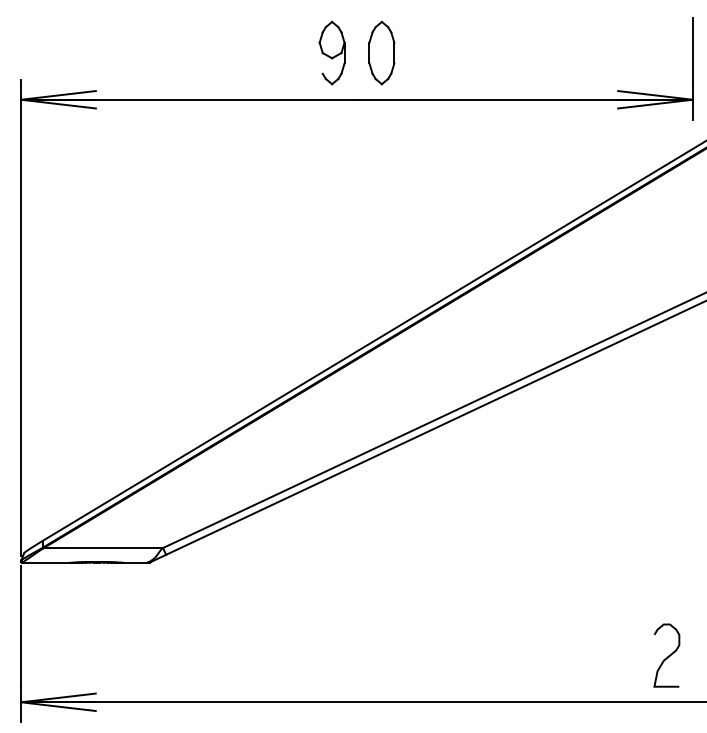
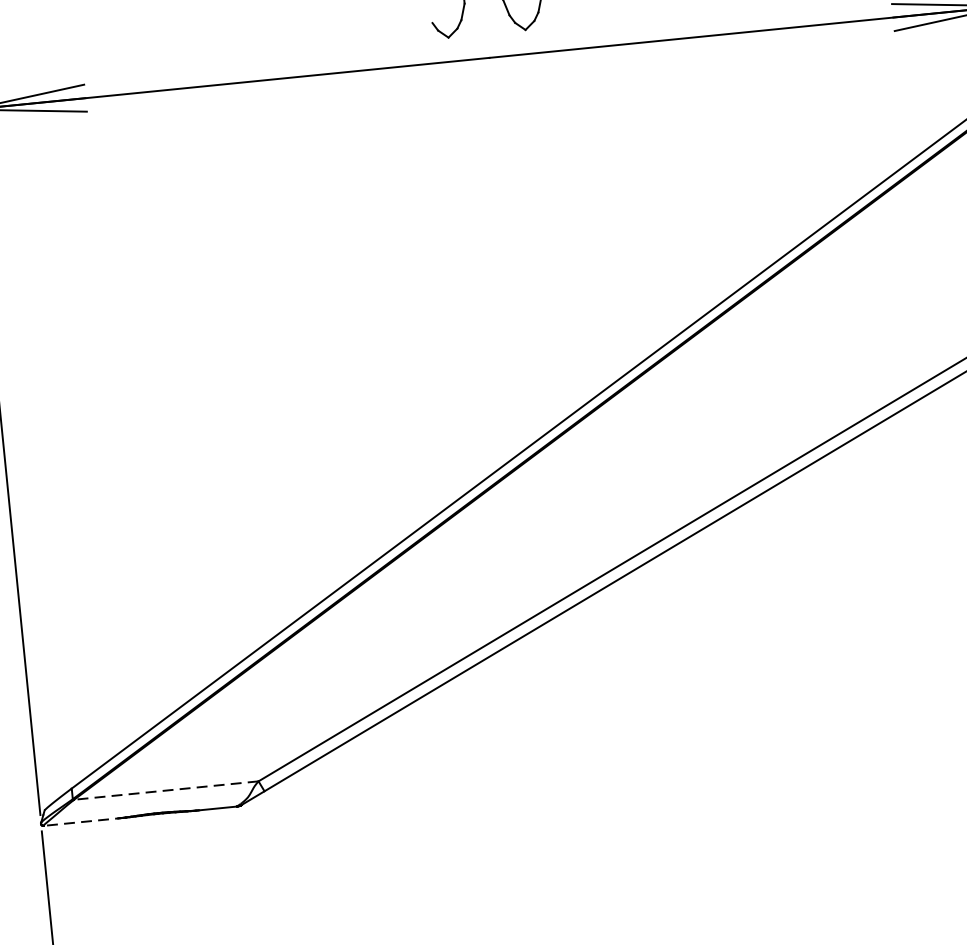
line: (103, 548) -> (166, 791), solid -> dashed
line: (49, 562) -> (85, 821), solid -> dashed

